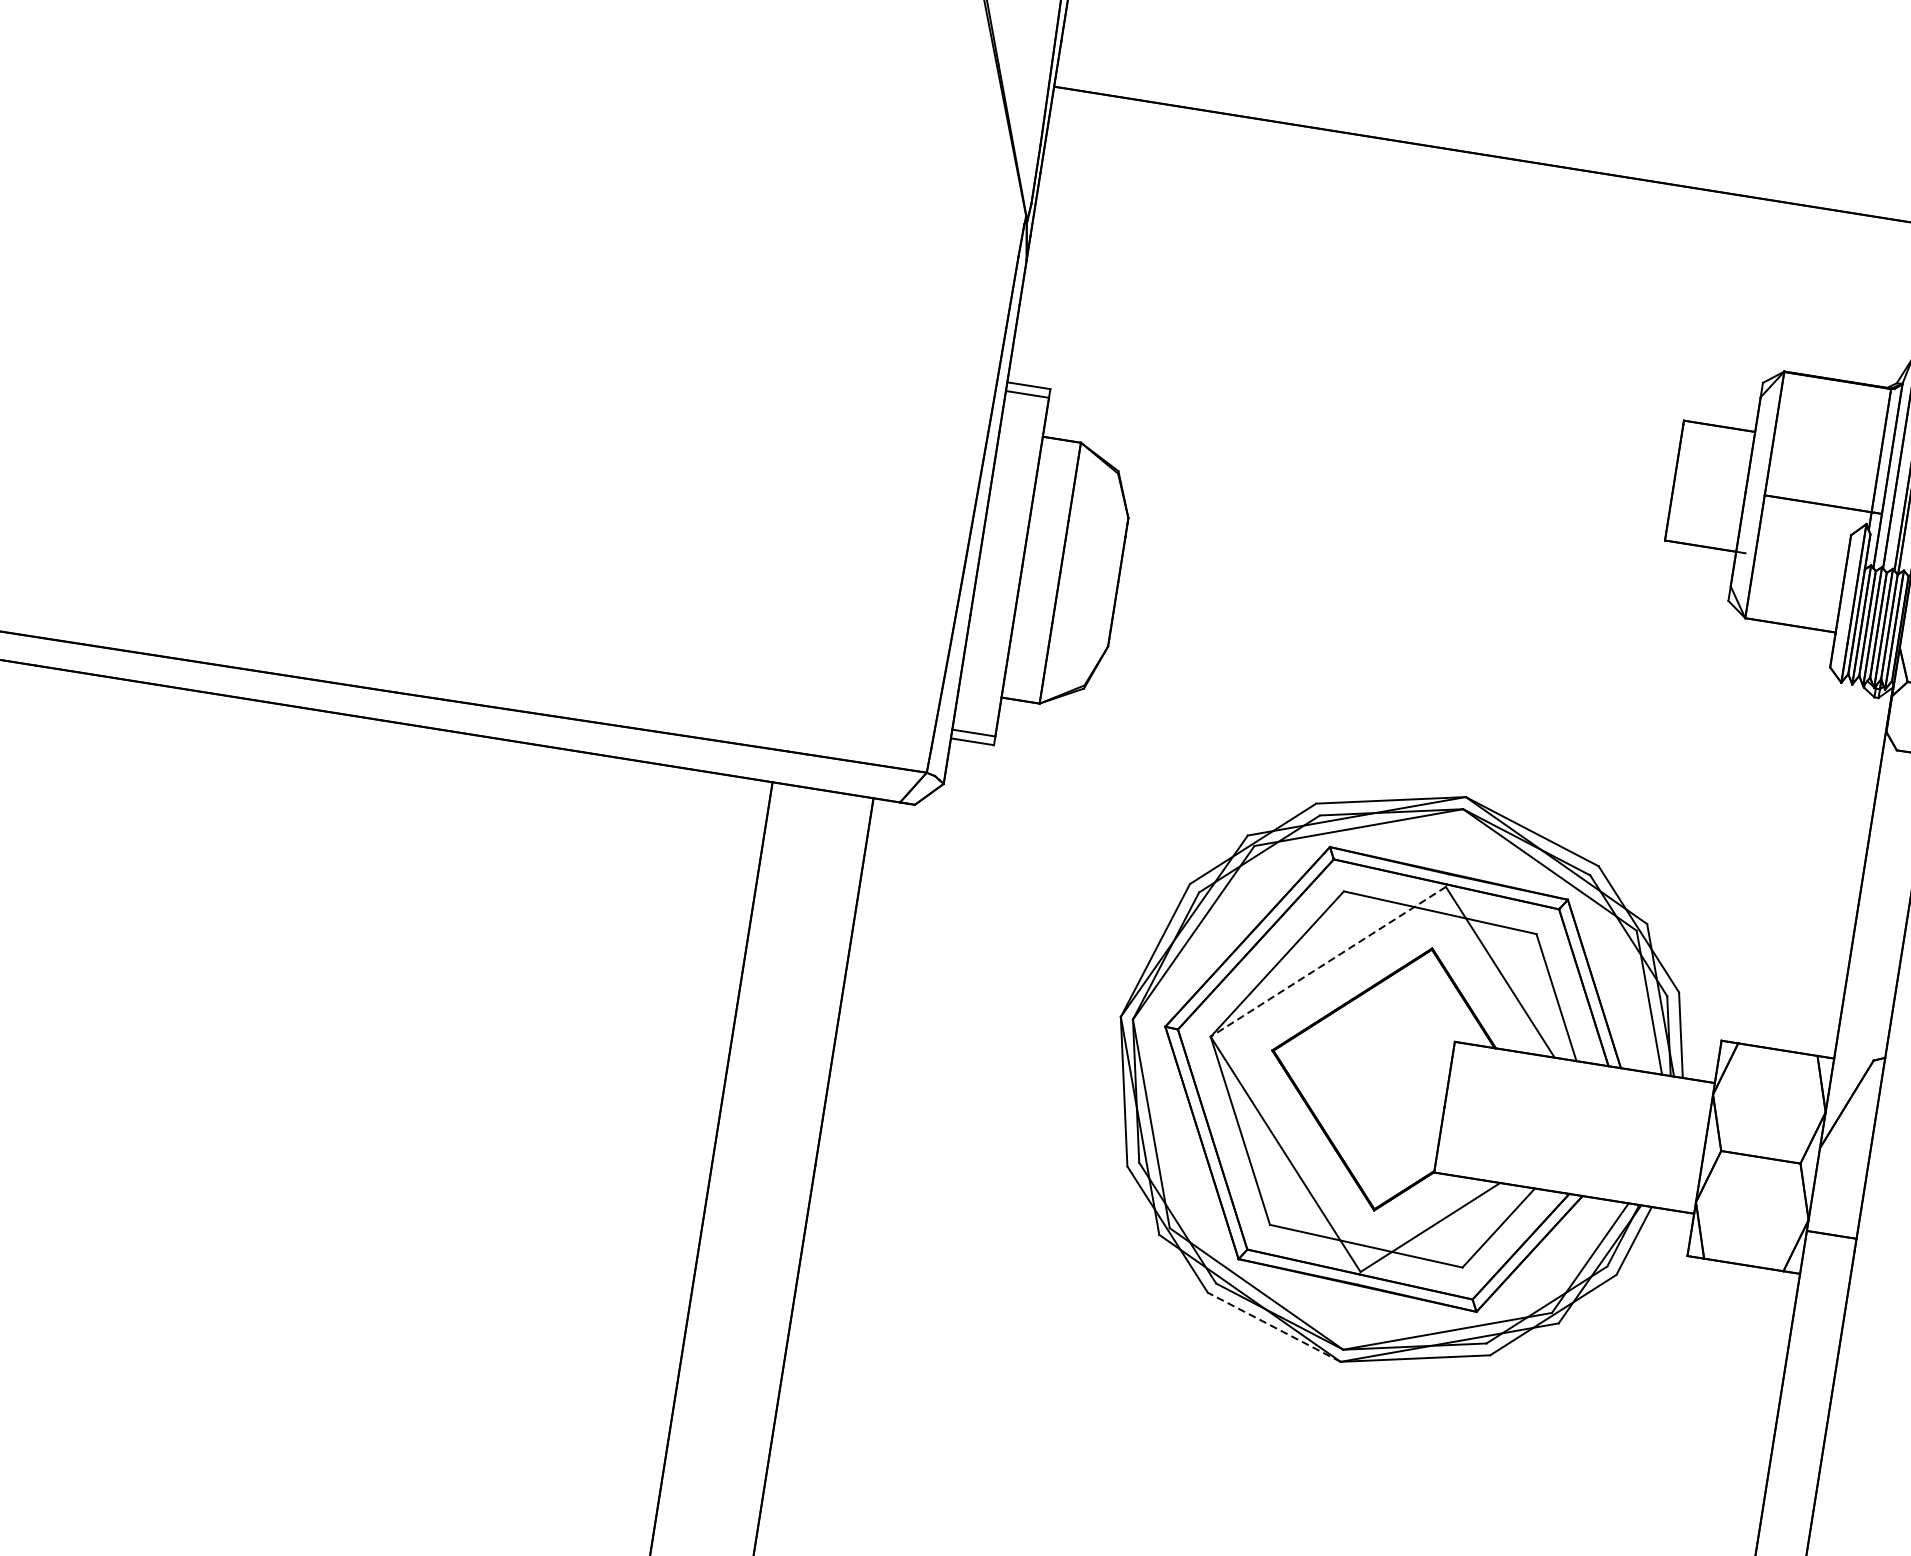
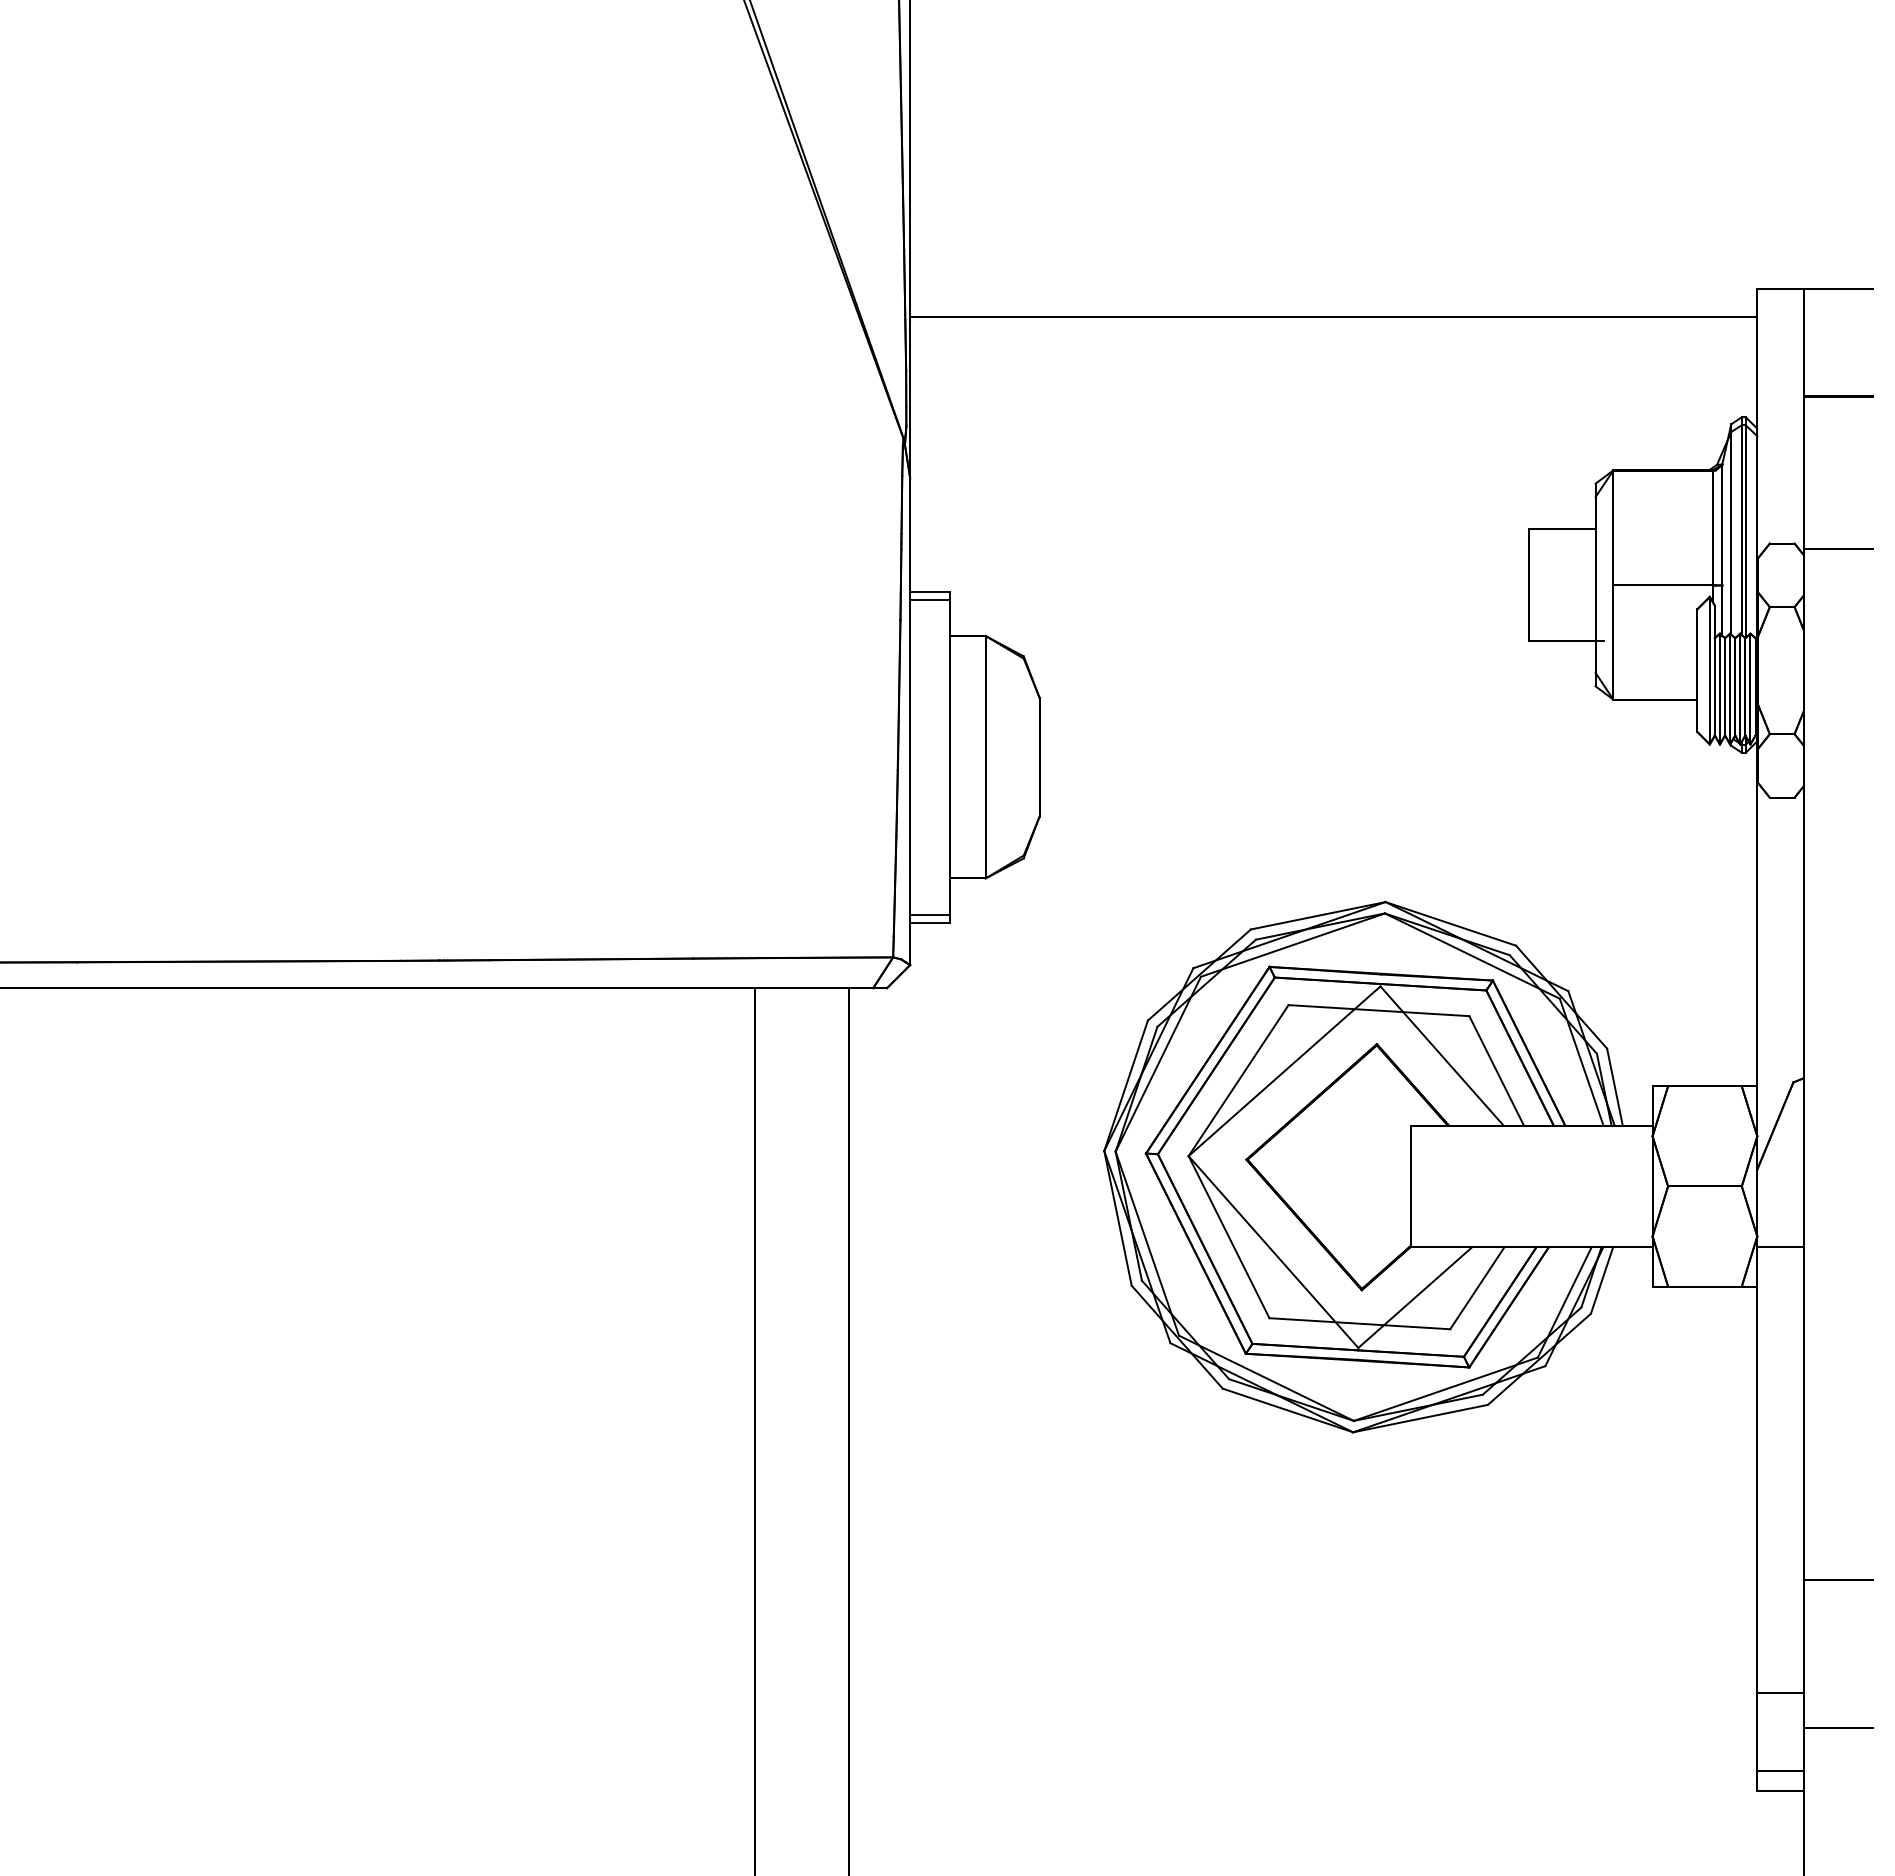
line: (1328, 962) -> (1284, 1071), dashed -> solid
line: (1274, 1327) -> (1288, 1410), dashed -> solid

